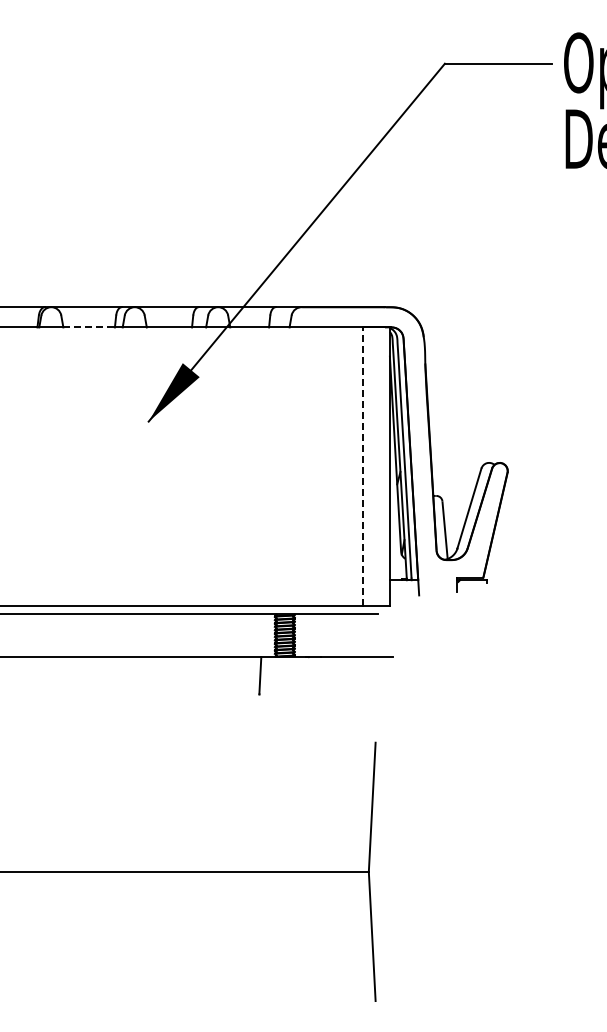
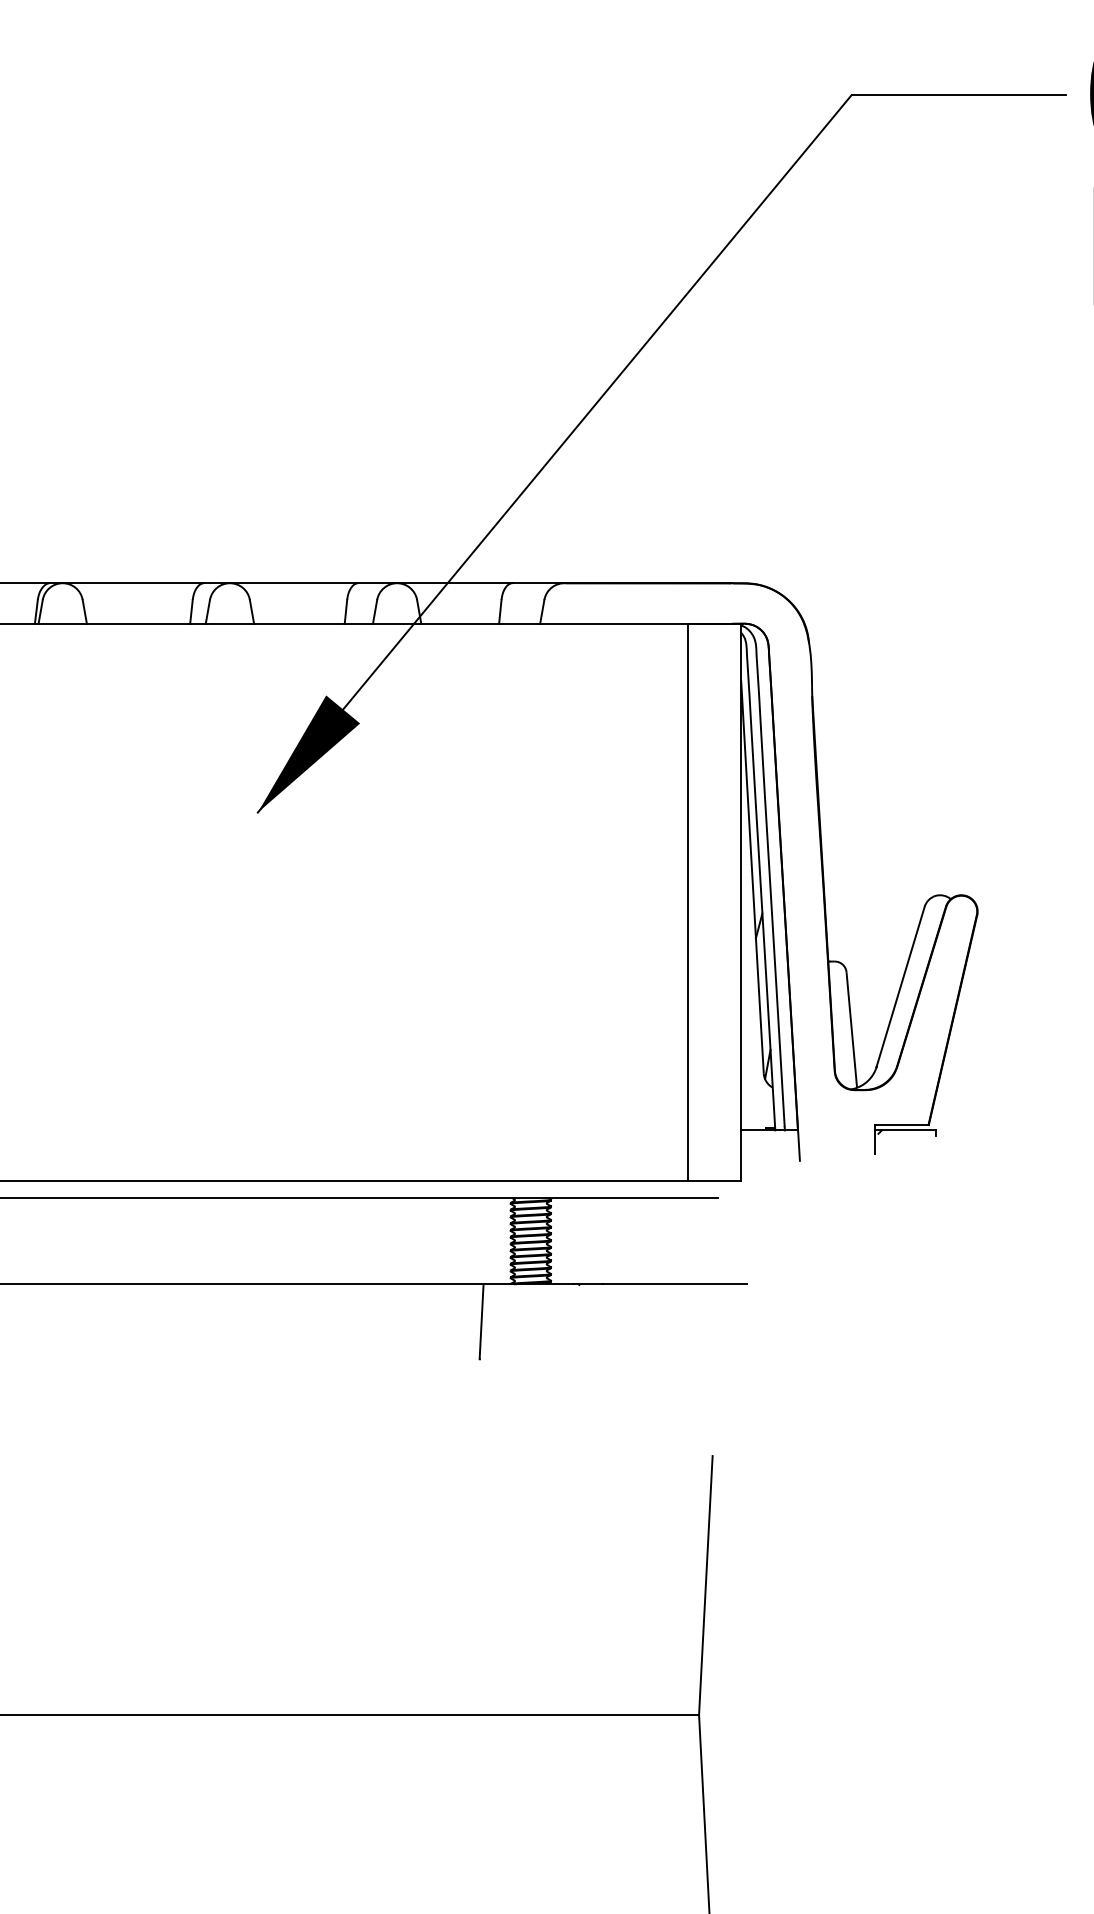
line: (89, 327) -> (139, 623), dashed -> solid
line: (363, 465) -> (688, 900), dashed -> solid

